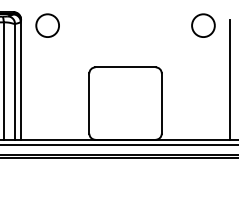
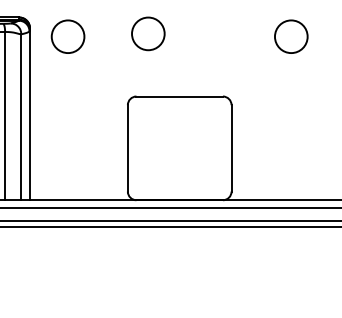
circle: (103, 23) -> (148, 33), added
line: (230, 79) -> (330, 113), removed

